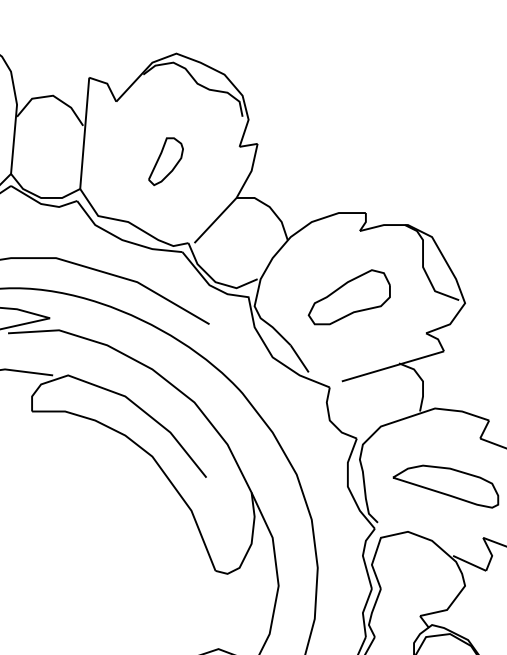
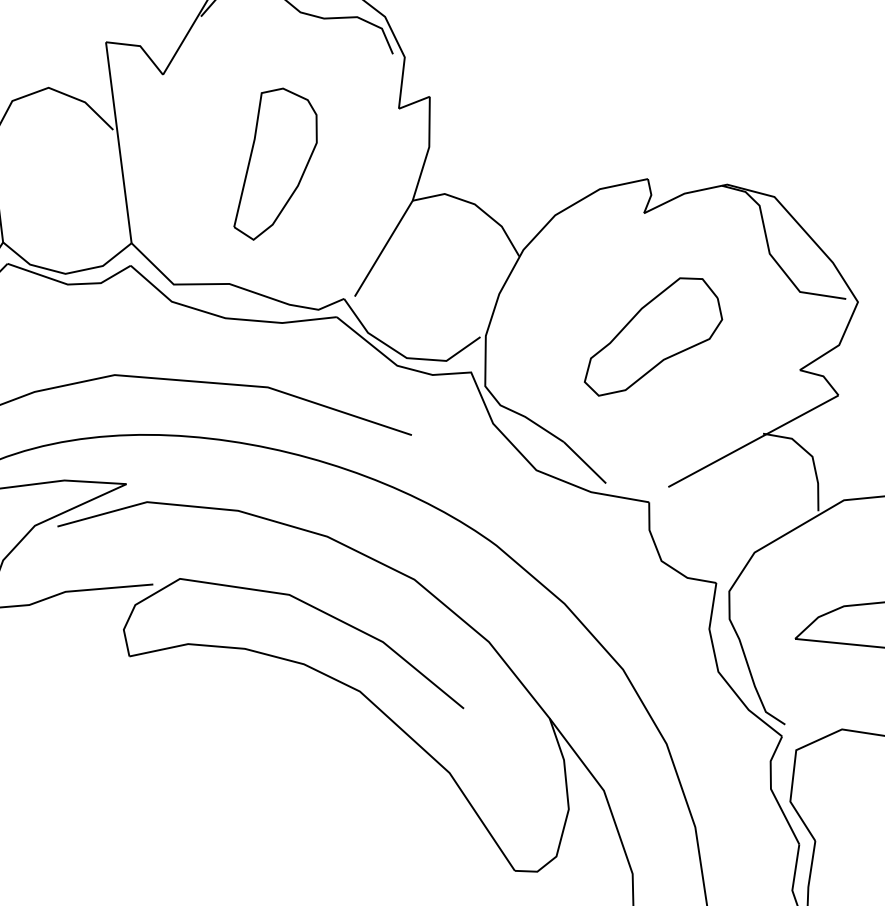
part: (165, 161) -> (272, 162), size x1.67

